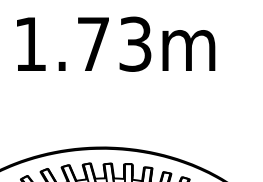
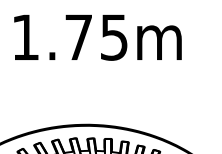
text: (135, 44) -> (114, 37), 1.73m -> 1.75m

